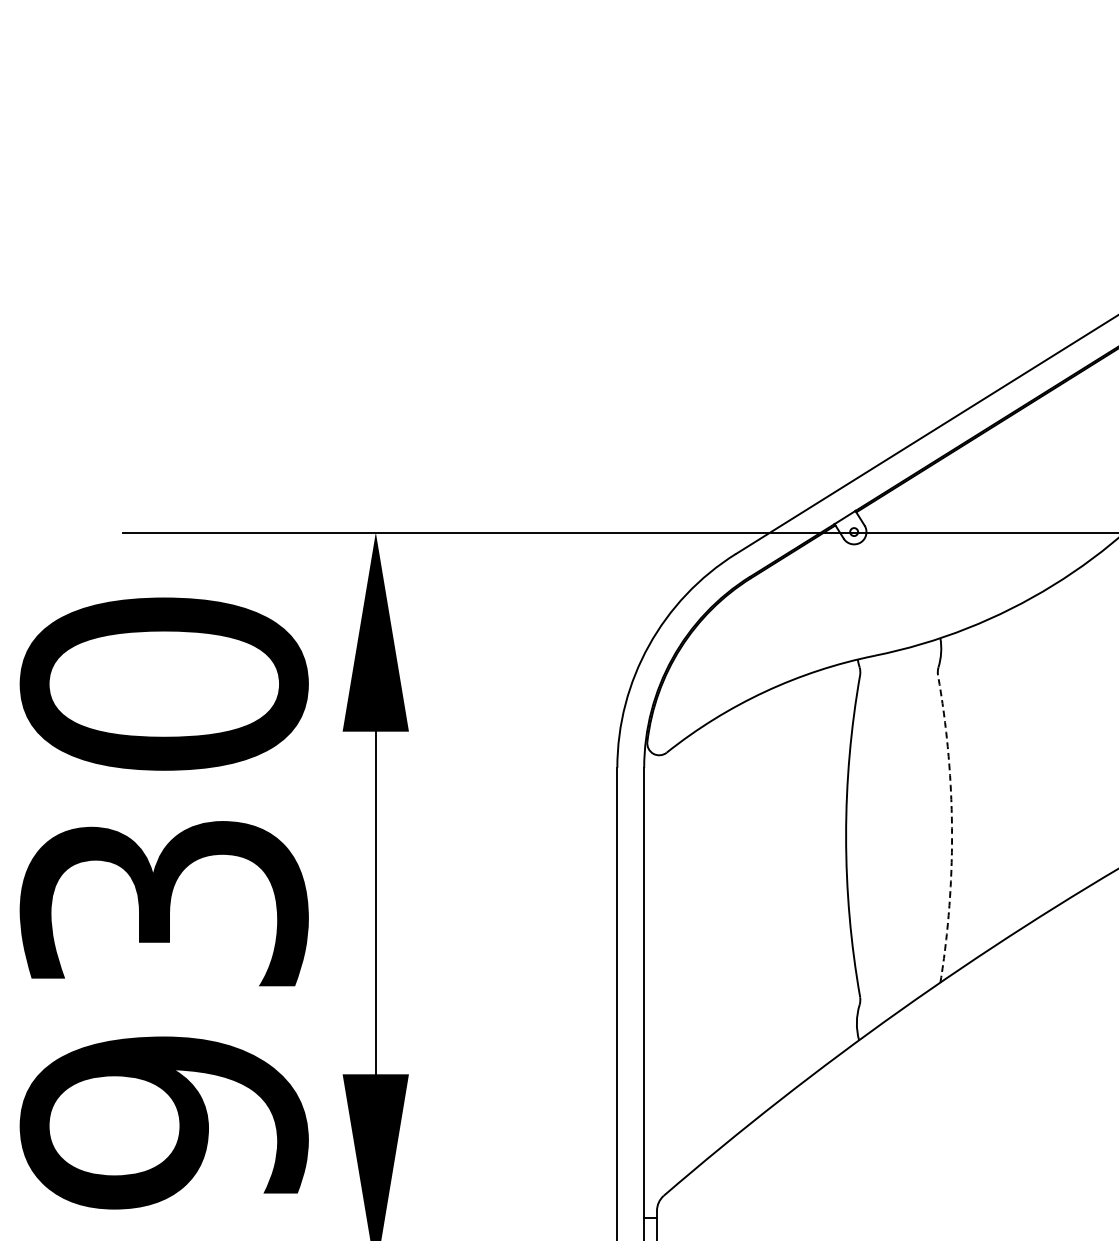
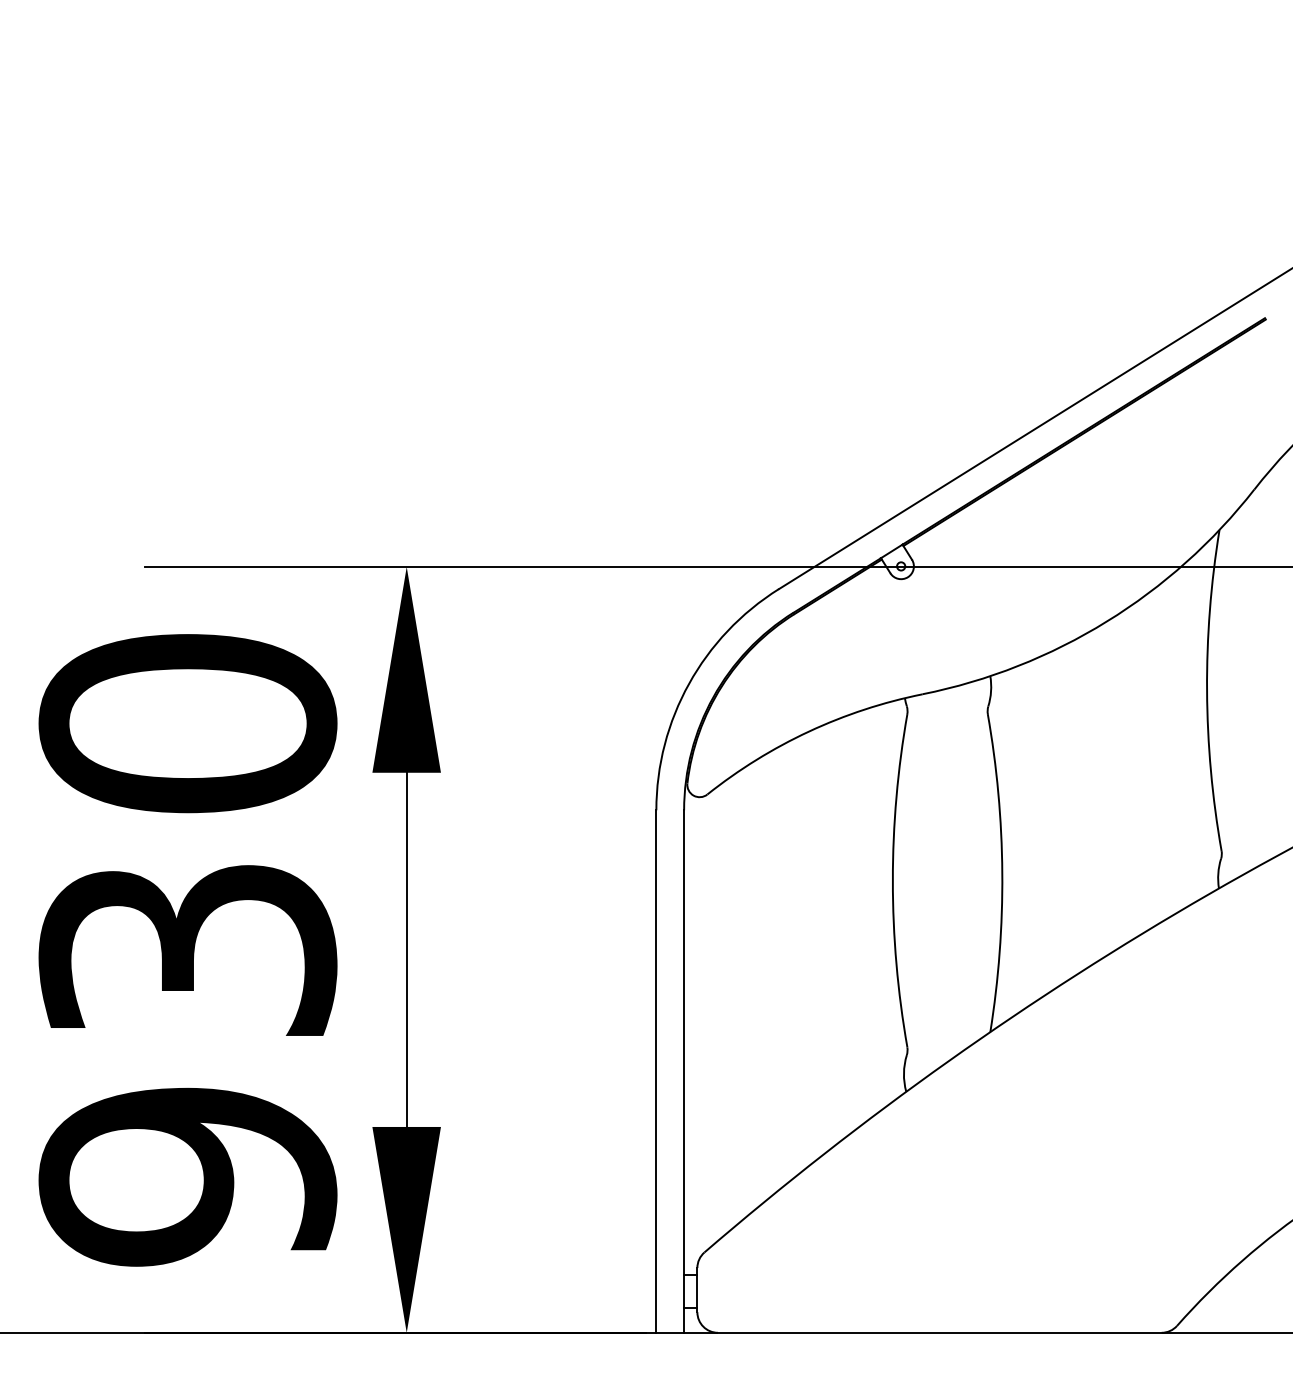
arc: (952, 828) -> (1002, 872), dashed -> solid

